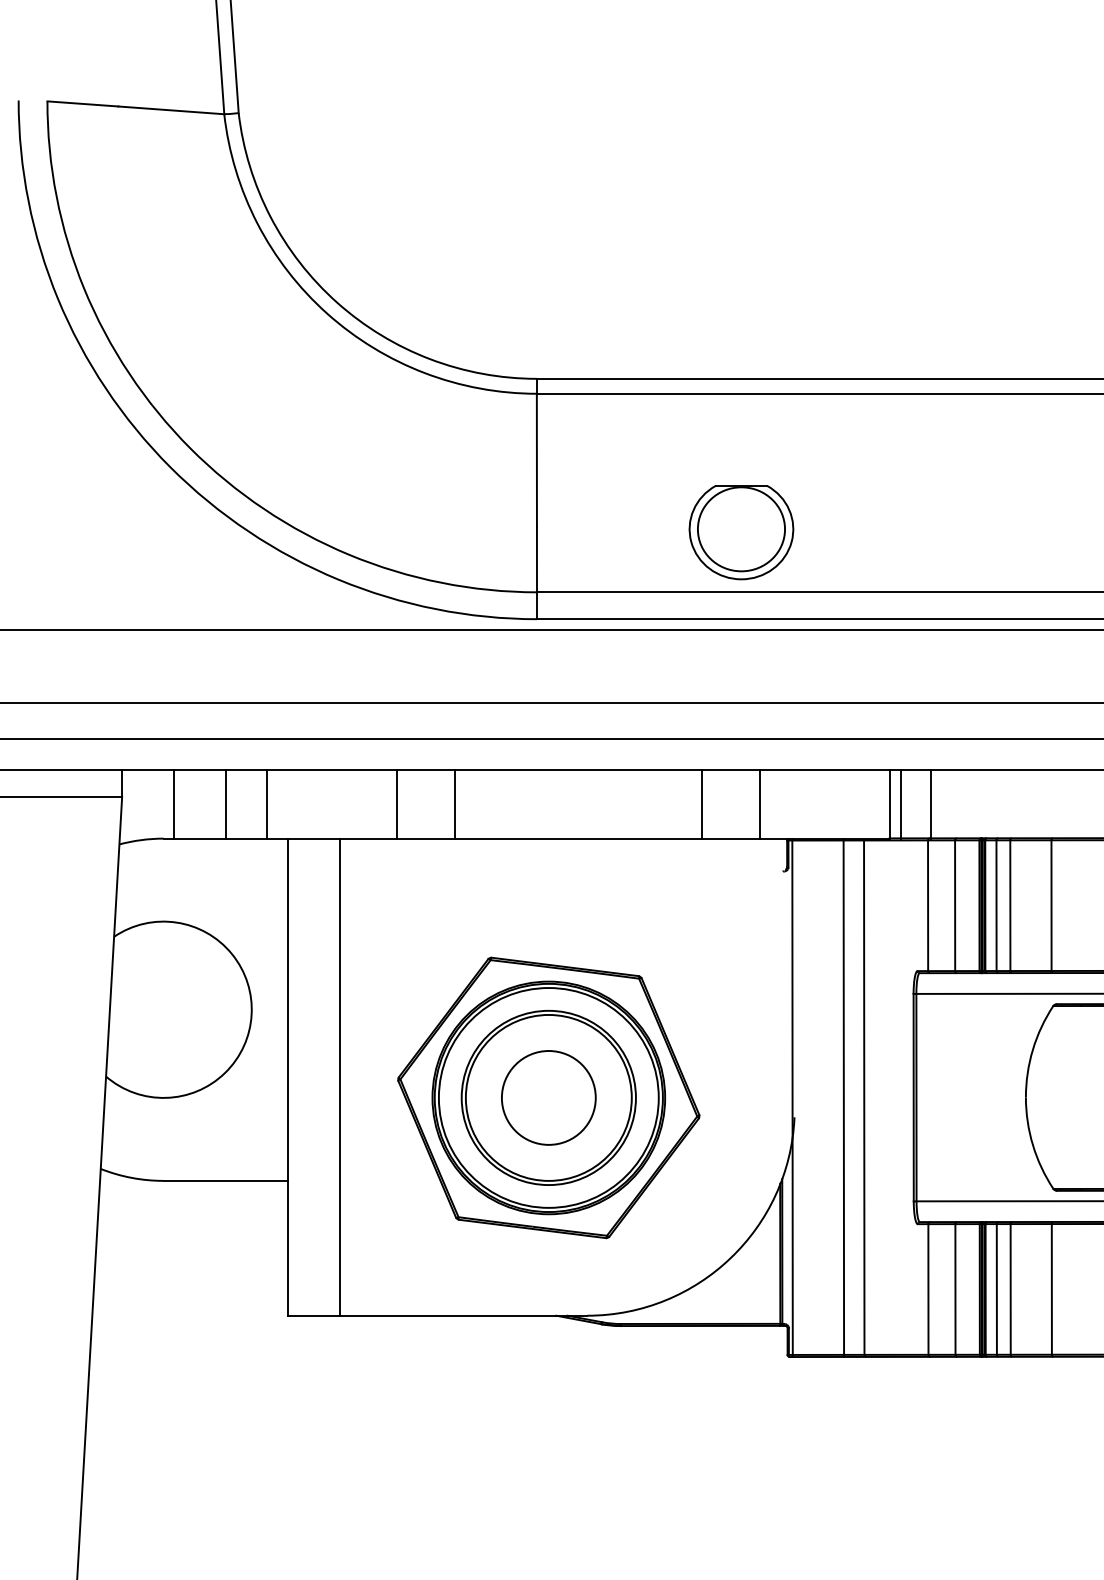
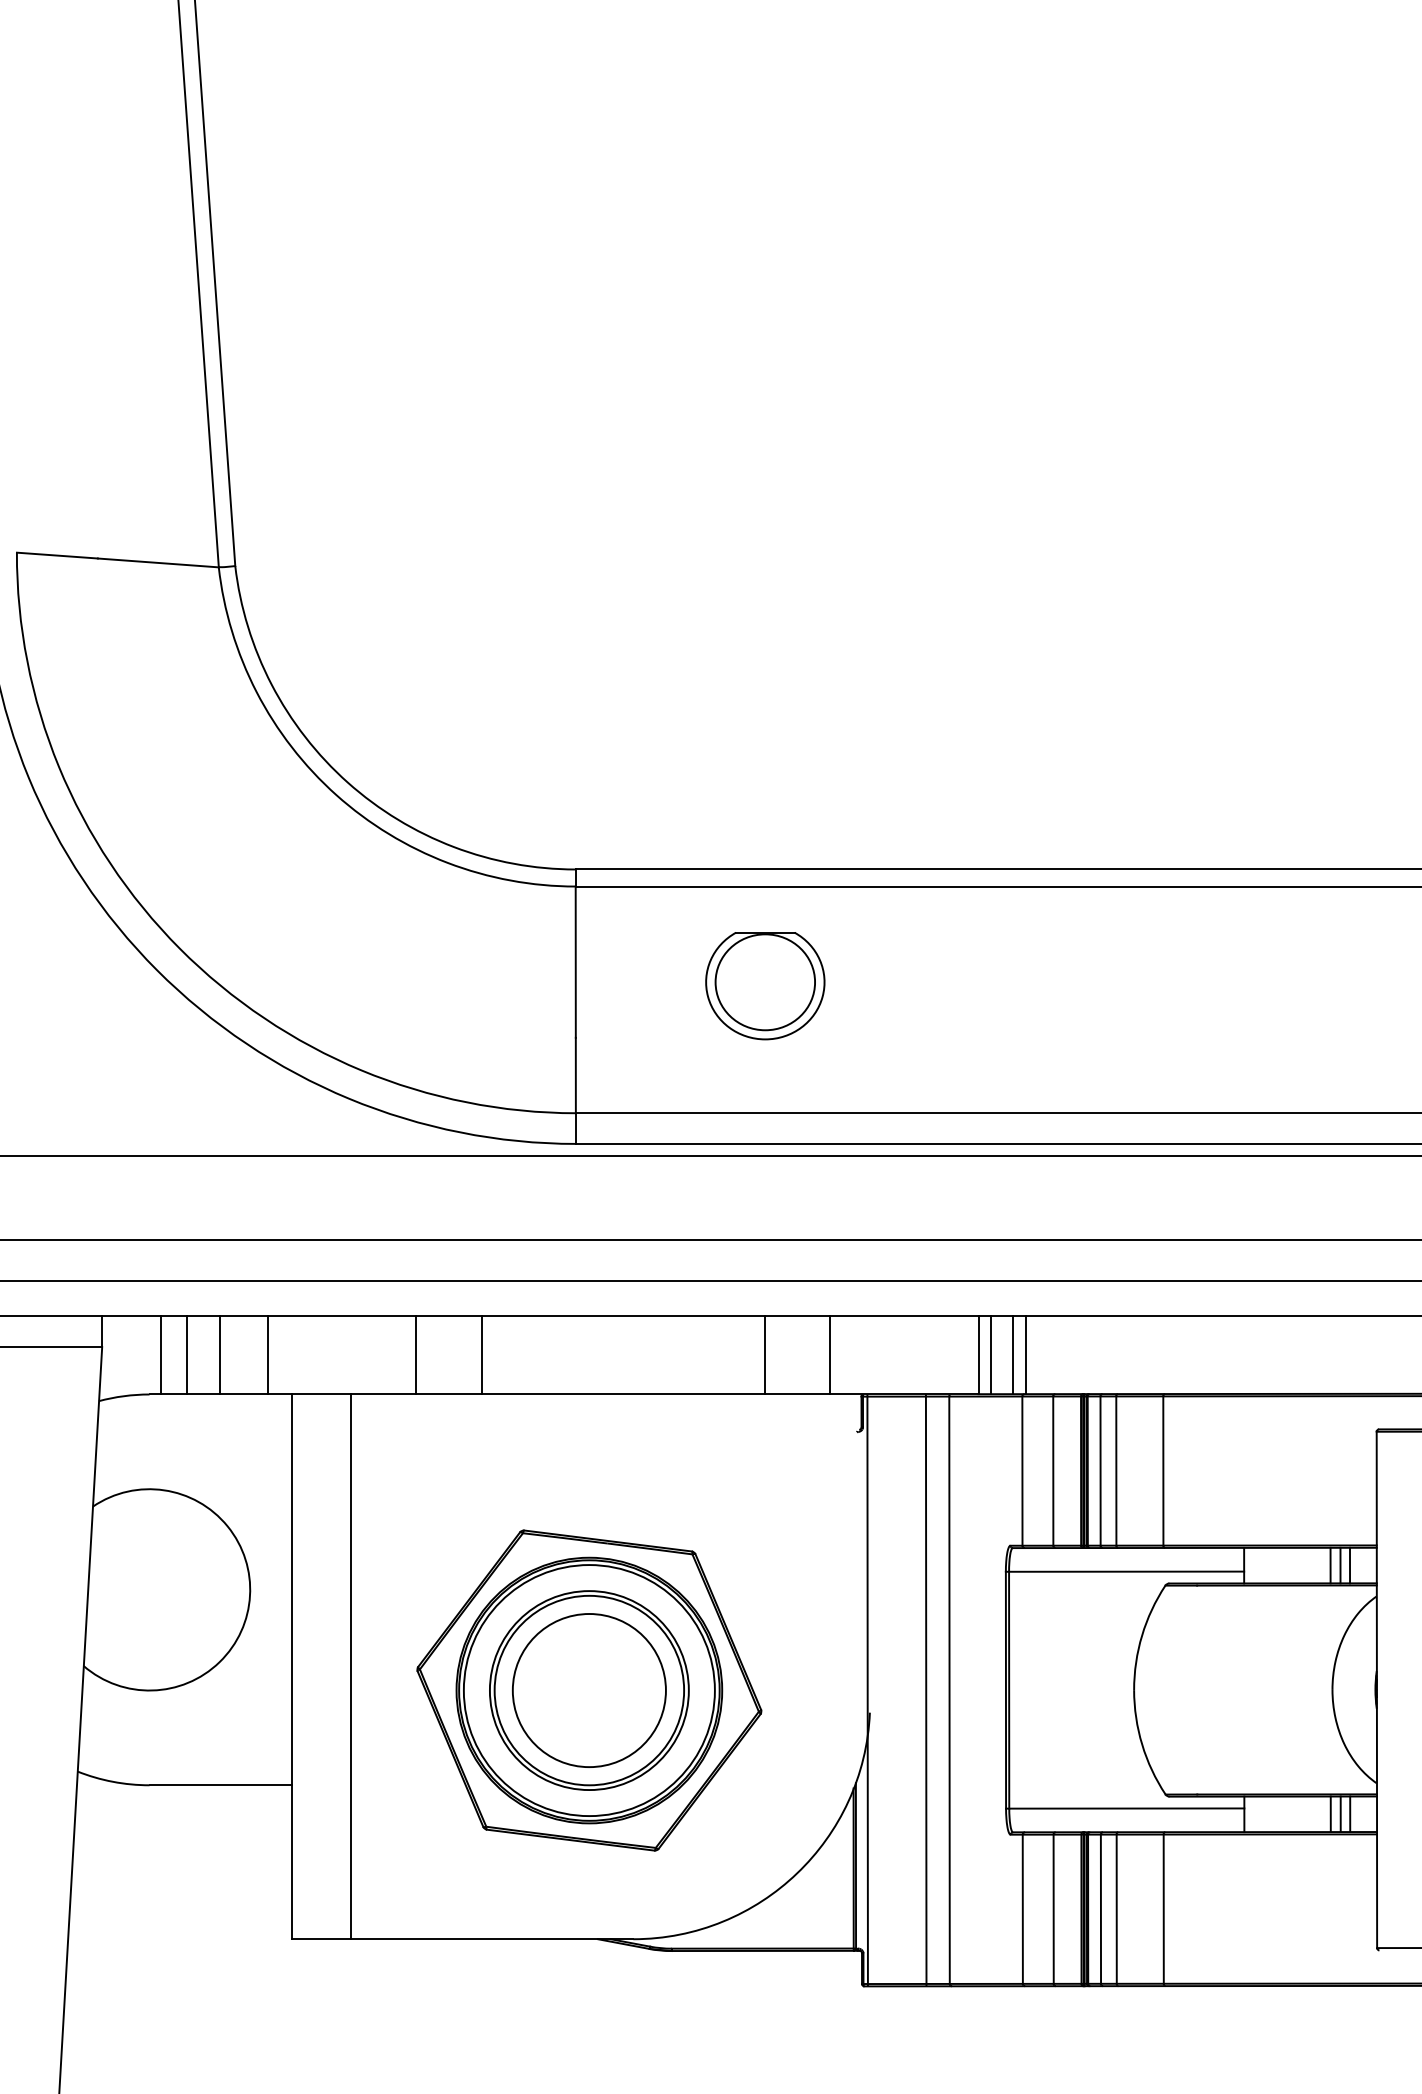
part: (741, 532) -> (765, 986), moved
line: (195, 804) -> (186, 1355), added
line: (920, 804) -> (1013, 1355), added
circle: (548, 1097) -> (588, 1690), size x1.43

